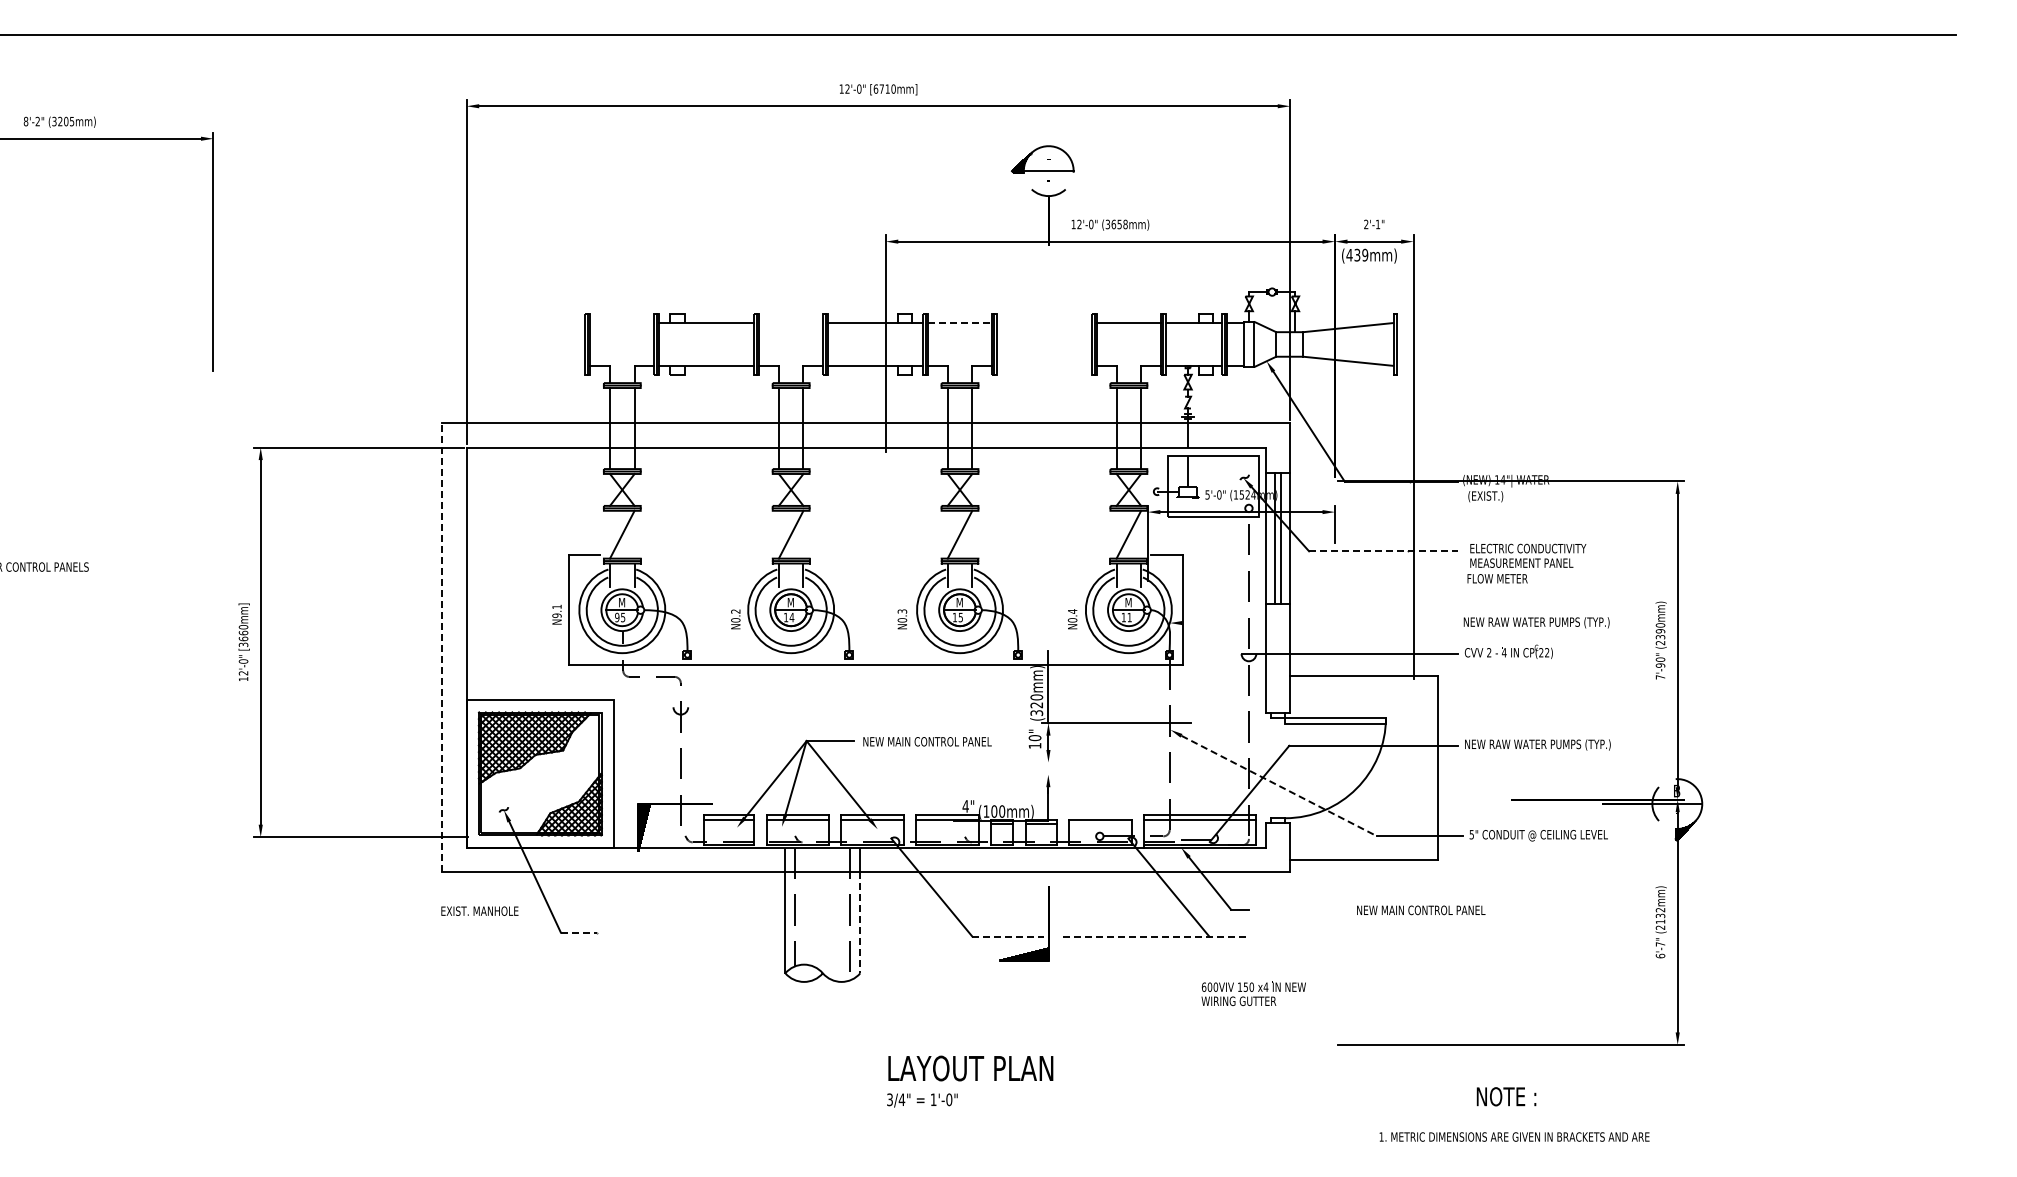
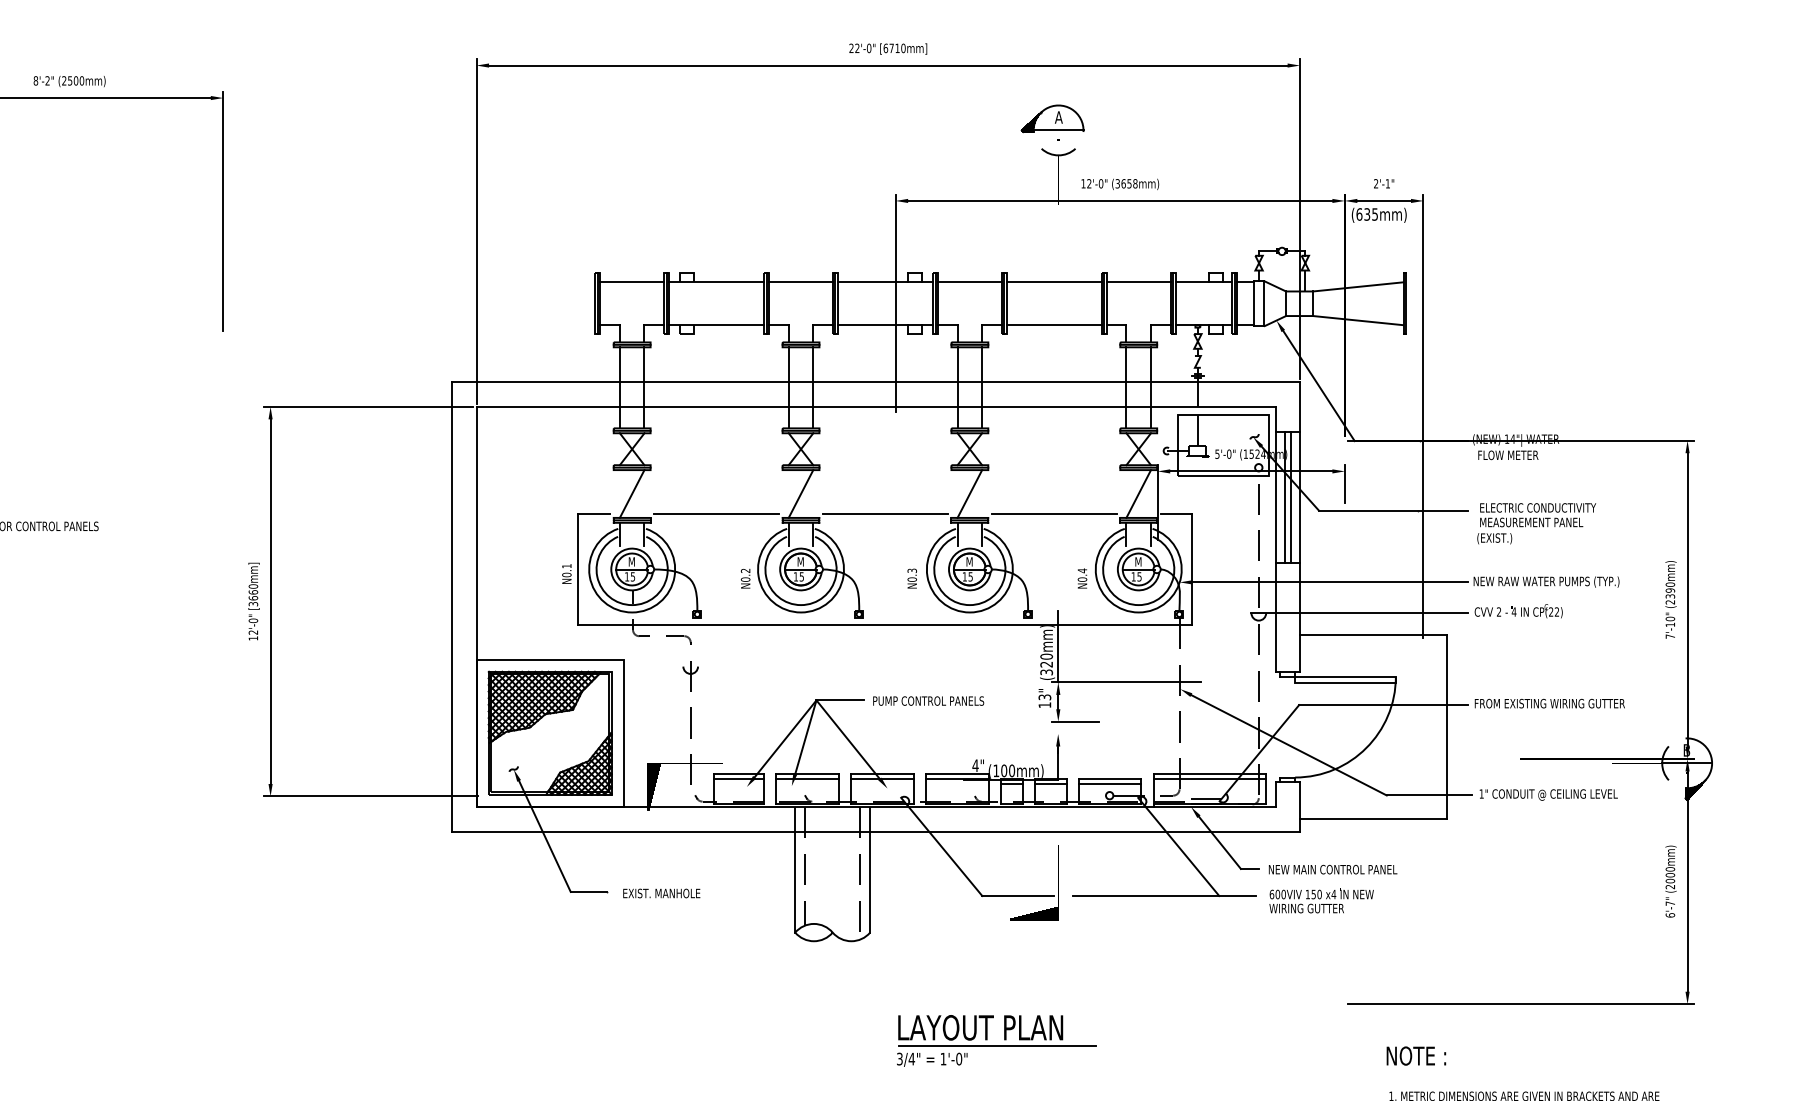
text: (841, 88) -> (851, 47), 12'-0" -> 22'-0"
text: (63, 121) -> (73, 80), (3205mm) -> (2500mm)
text: (1048, 158) -> (1058, 117), - -> A
text: (1357, 254) -> (1367, 213), (439mm) -> (635mm)
line: (622, 322) -> (632, 281), added
line: (791, 322) -> (801, 281), added
line: (960, 322) -> (970, 281), dashed -> solid
line: (1044, 322) -> (1054, 281), added
line: (1044, 365) -> (1054, 324), added
text: (1498, 496) -> (1508, 455), (EXIST.) -> FLOW METER
line: (1384, 551) -> (1394, 510), dashed -> solid
line: (706, 554) -> (716, 513), added
line: (875, 554) -> (885, 513), added
line: (1044, 554) -> (1054, 513), added
text: (1497, 579) -> (1507, 538), FLOW METER -> (EXIST.)
text: (557, 615) -> (567, 574), N9.1 -> N0.1
text: (617, 617) -> (627, 576), 95 -> 15
text: (791, 617) -> (801, 576), 14 -> 15
text: (1129, 617) -> (1139, 576), 11 -> 15
line: (1320, 623) -> (1330, 582), added
line: (442, 647) -> (452, 606), dashed -> solid
text: (1660, 665) -> (1670, 624), 7'-90" -> 7'-10"
text: (1034, 738) -> (1044, 697), 10" -> 13"
text: (927, 741) -> (937, 700), NEW MAIN CONTROL PANEL -> PUMP CONTROL PANELS
text: (1540, 744) -> (1550, 703), NEW RAW WATER PUMPS (TYP.) -> FROM EXISTING WIRING GUTTER
line: (1065, 762) -> (1075, 721), added
line: (1279, 786) -> (1289, 745), dashed -> solid
line: (1100, 824) -> (1110, 783), added
text: (1471, 834) -> (1481, 793), 5" -> 1"
text: (479, 910) -> (661, 892), moved
text: (1421, 910) -> (1333, 869), moved
text: (1660, 915) -> (1670, 874), (2132mm) -> (2000mm)
line: (860, 922) -> (870, 881), dashed -> solid
line: (579, 932) -> (589, 891), dashed -> solid
line: (1008, 936) -> (1018, 895), dashed -> solid
line: (1155, 936) -> (1165, 895), dashed -> solid
text: (1253, 993) -> (1321, 900), moved
line: (987, 1087) -> (997, 1046), added
text: (1506, 1096) -> (1416, 1055), moved

